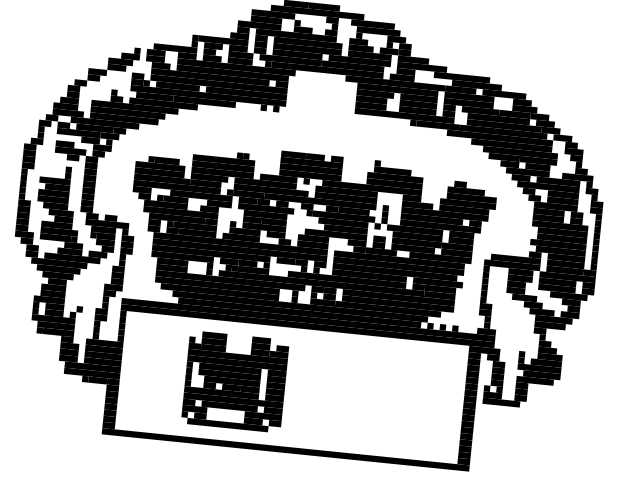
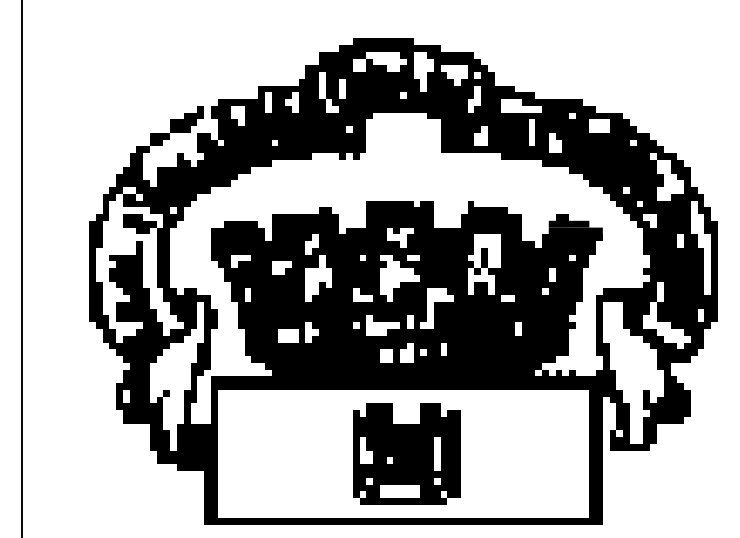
part: (235, 381) -> (406, 453), moved

